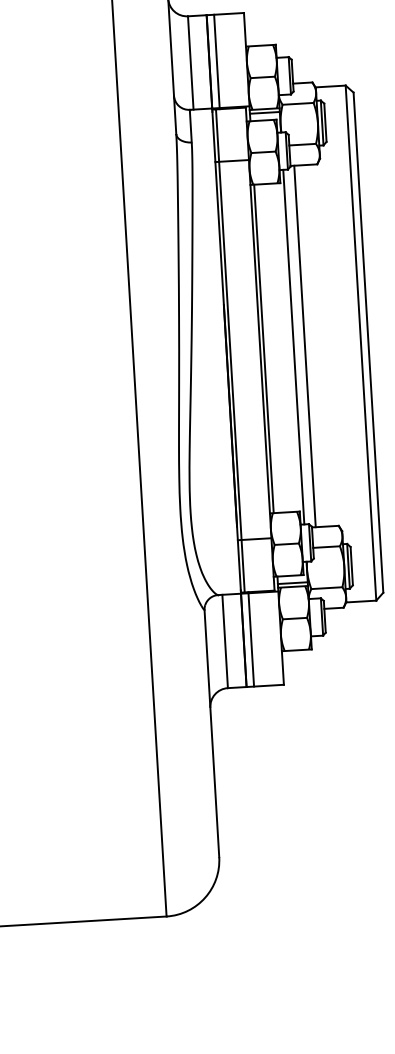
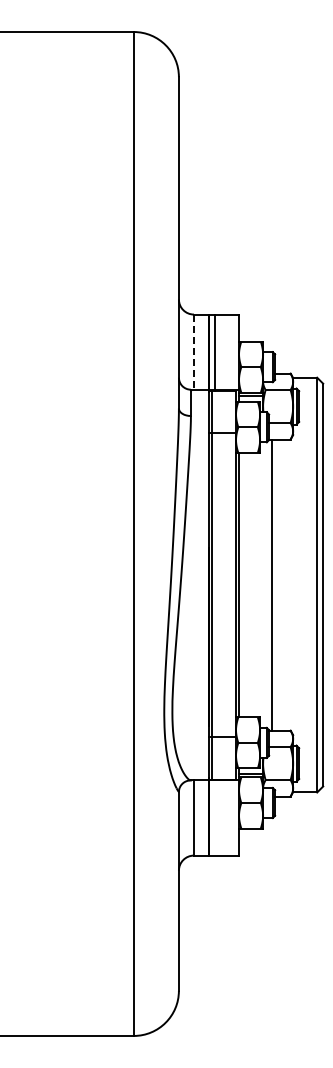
line: (190, 63) -> (193, 352), solid -> dashed
line: (294, 346) -> (263, 584), removed
line: (250, 639) -> (214, 817), removed

